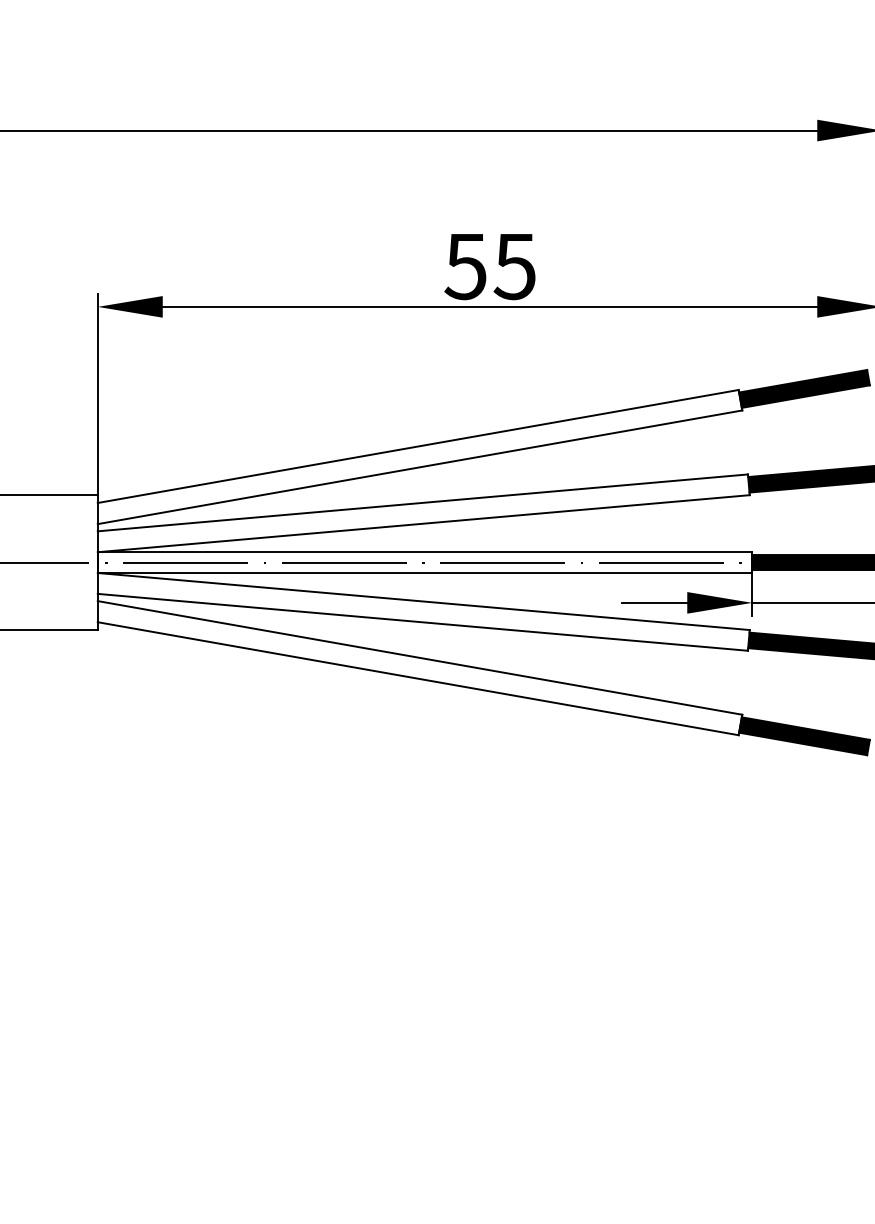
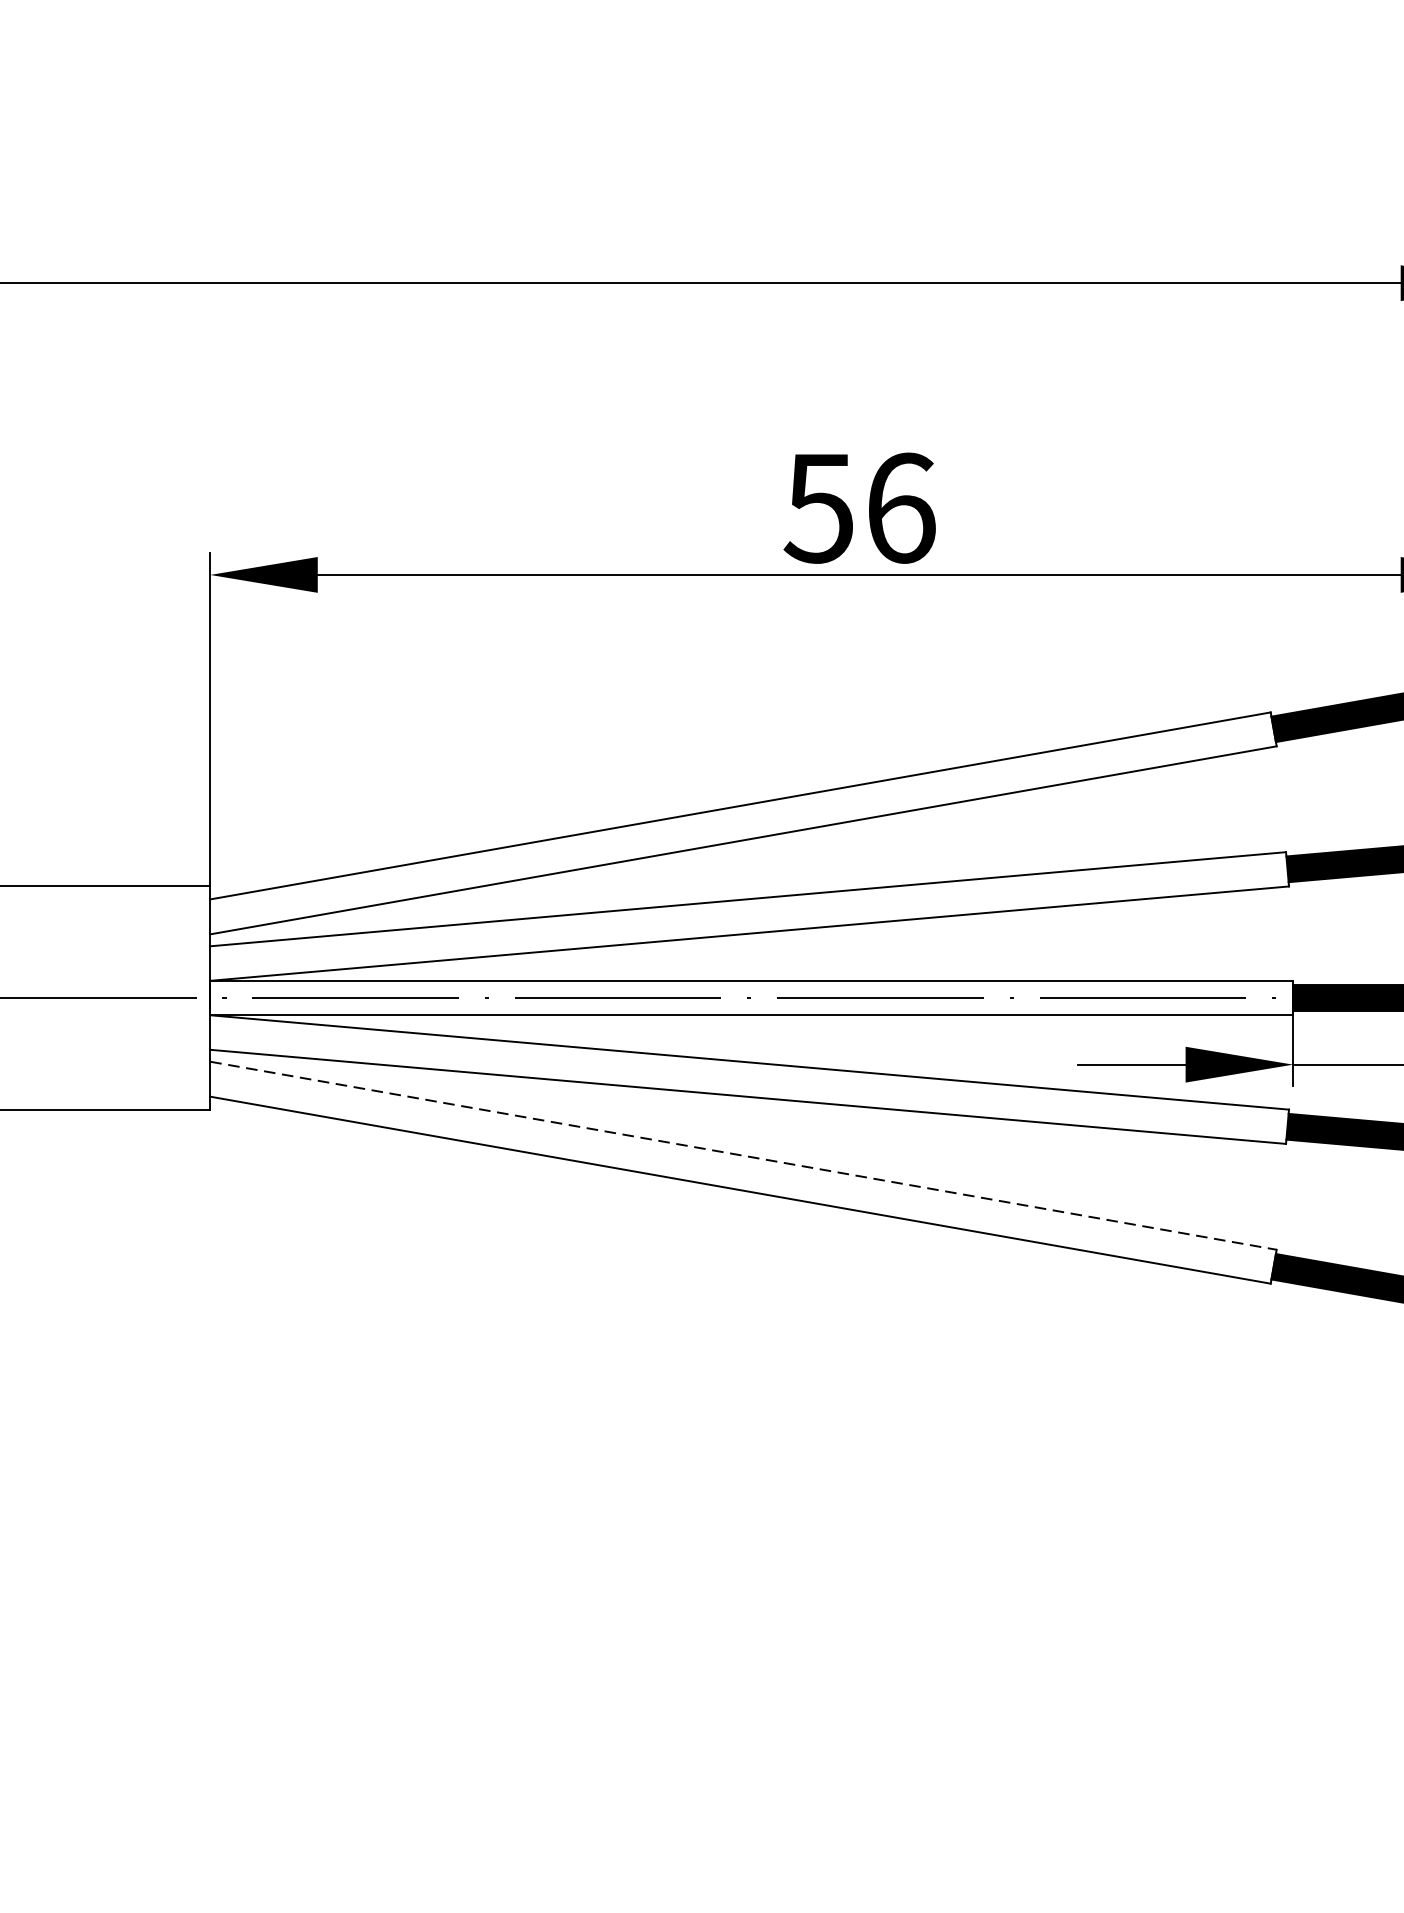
text: (514, 266) -> (899, 508), 55 -> 56
line: (420, 658) -> (744, 1156), solid -> dashed

